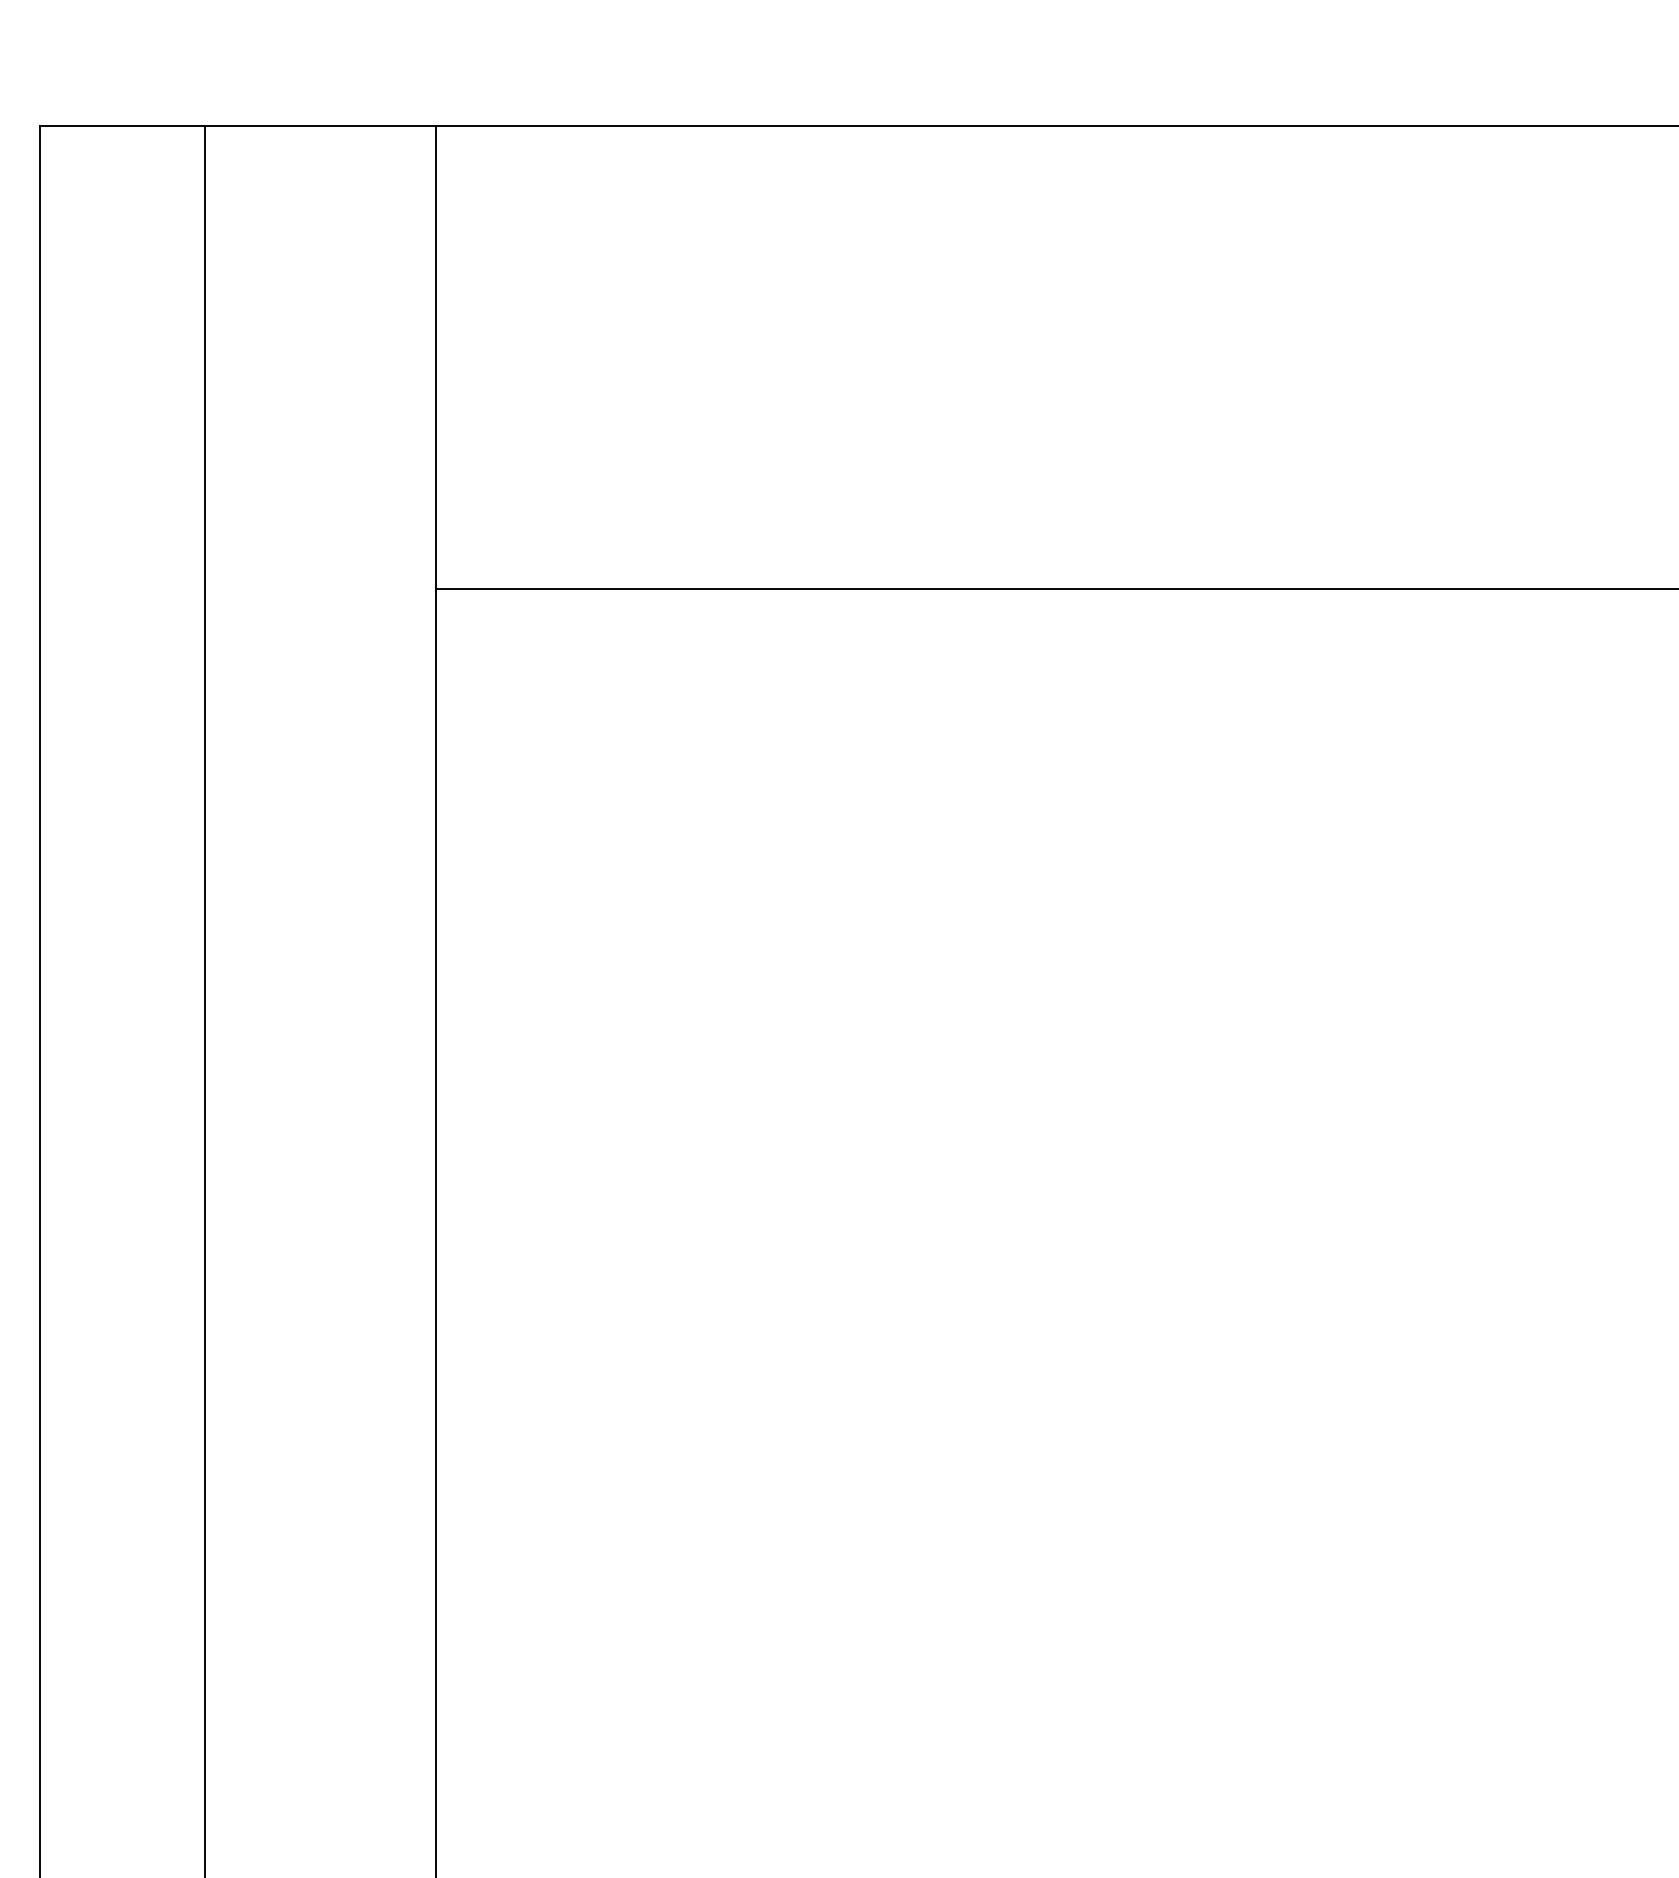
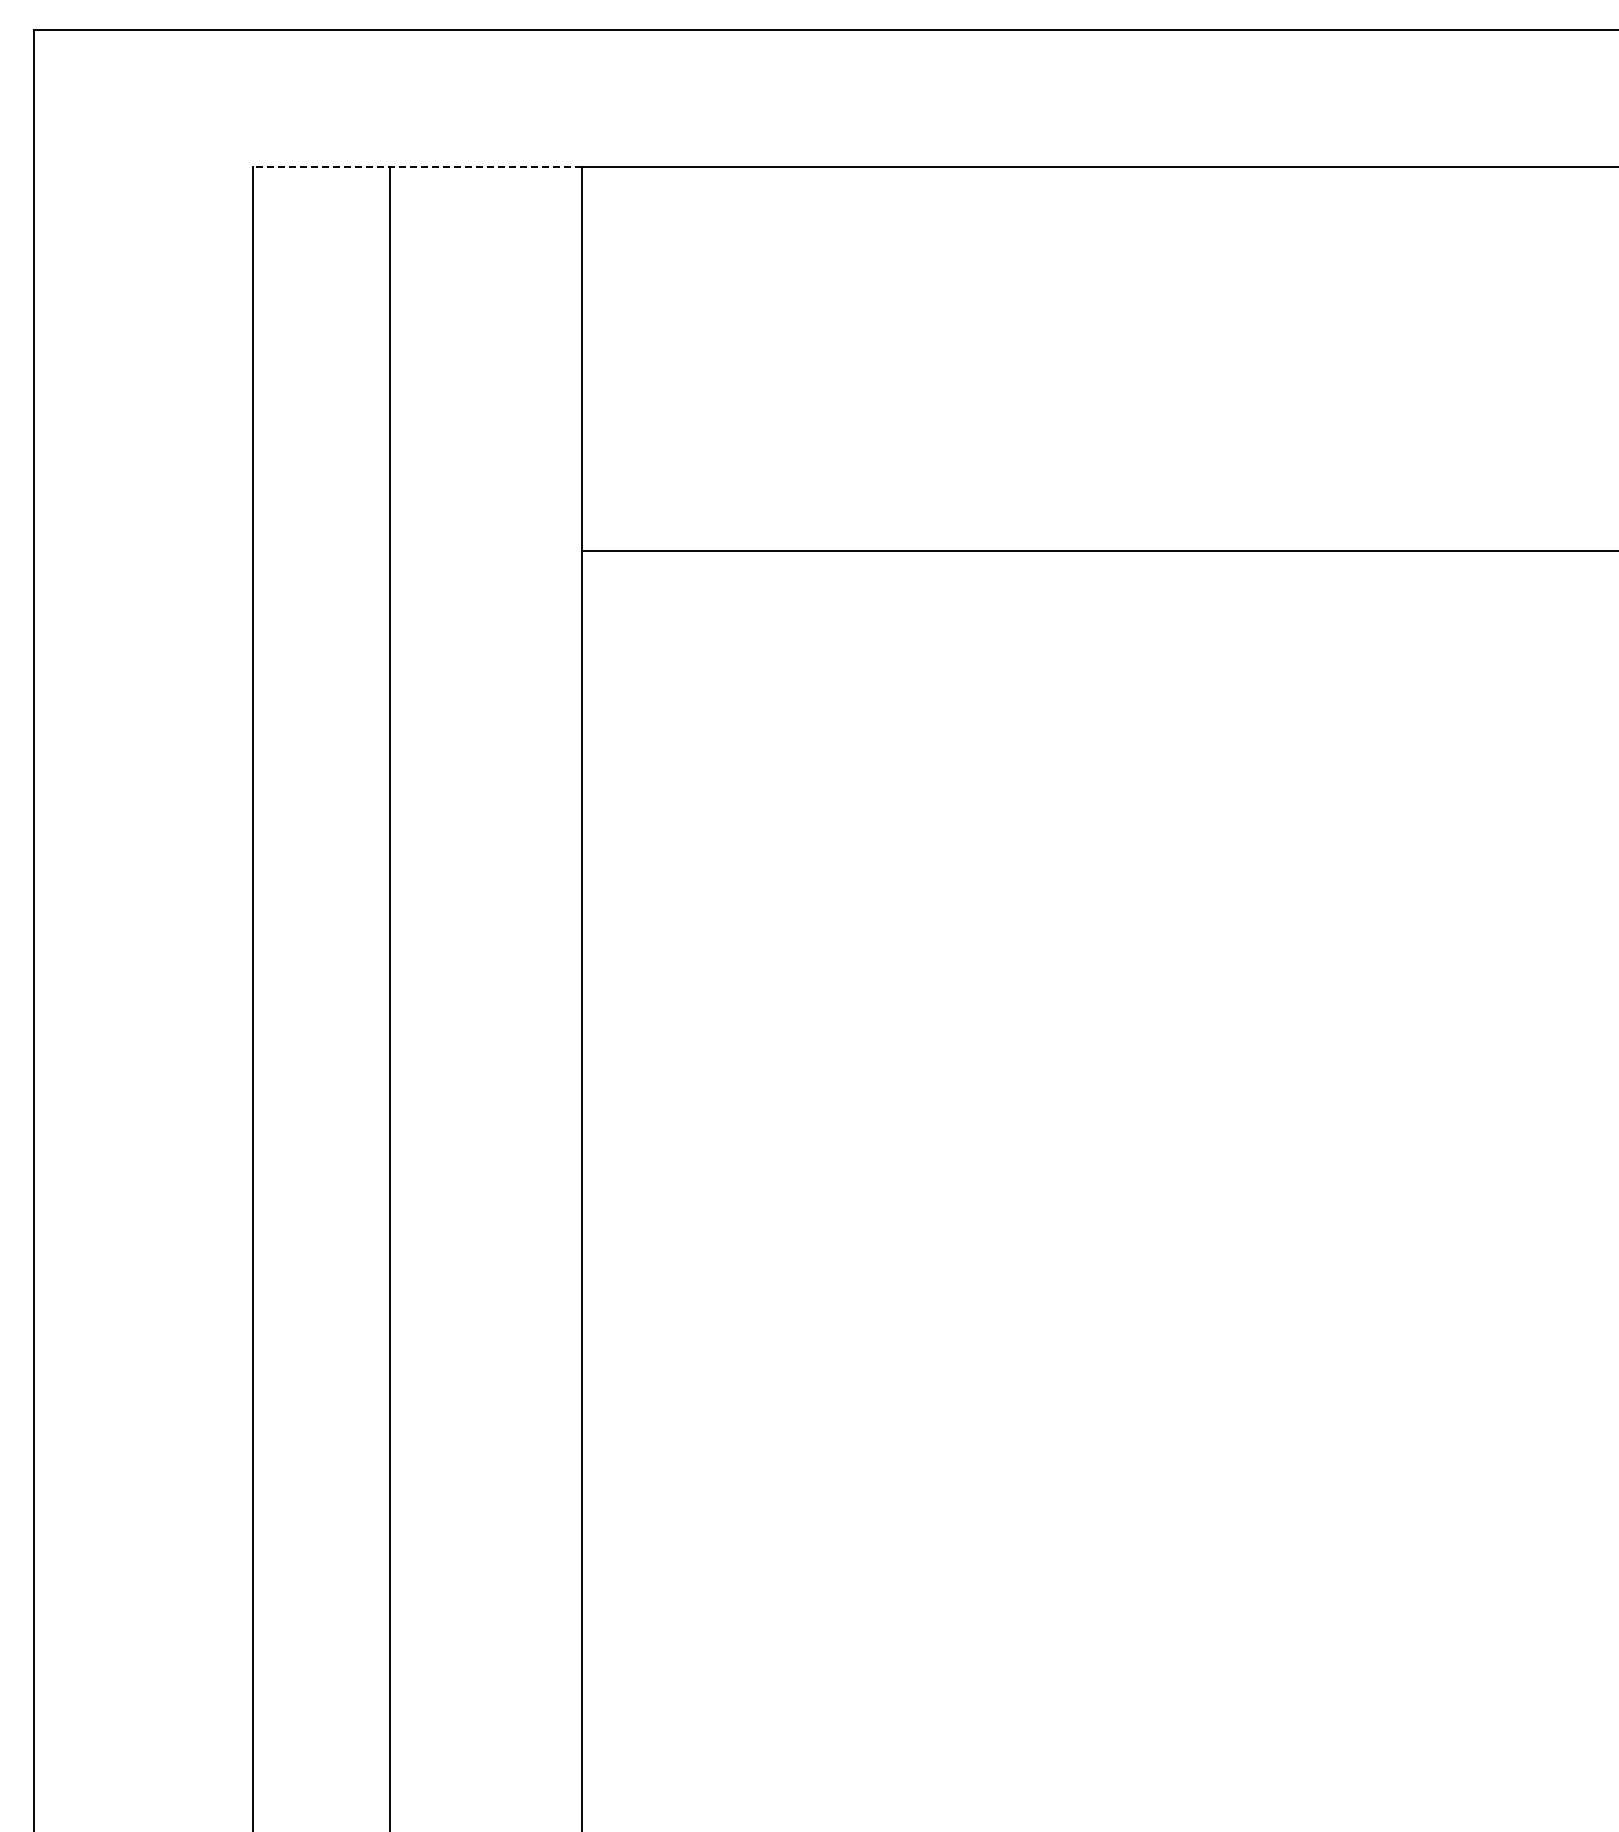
line: (237, 125) -> (417, 166), solid -> dashed

